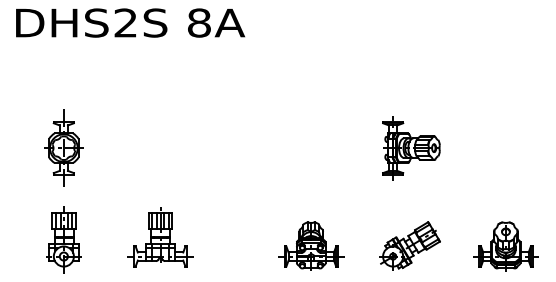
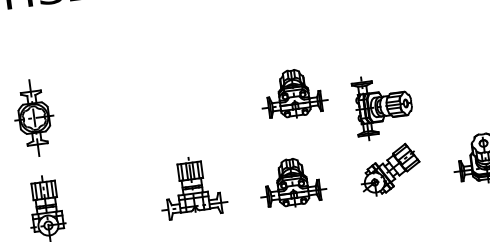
part: (411, 148) -> (383, 106), moved
part: (324, 157) -> (293, 93), added
part: (160, 237) -> (192, 187), moved

